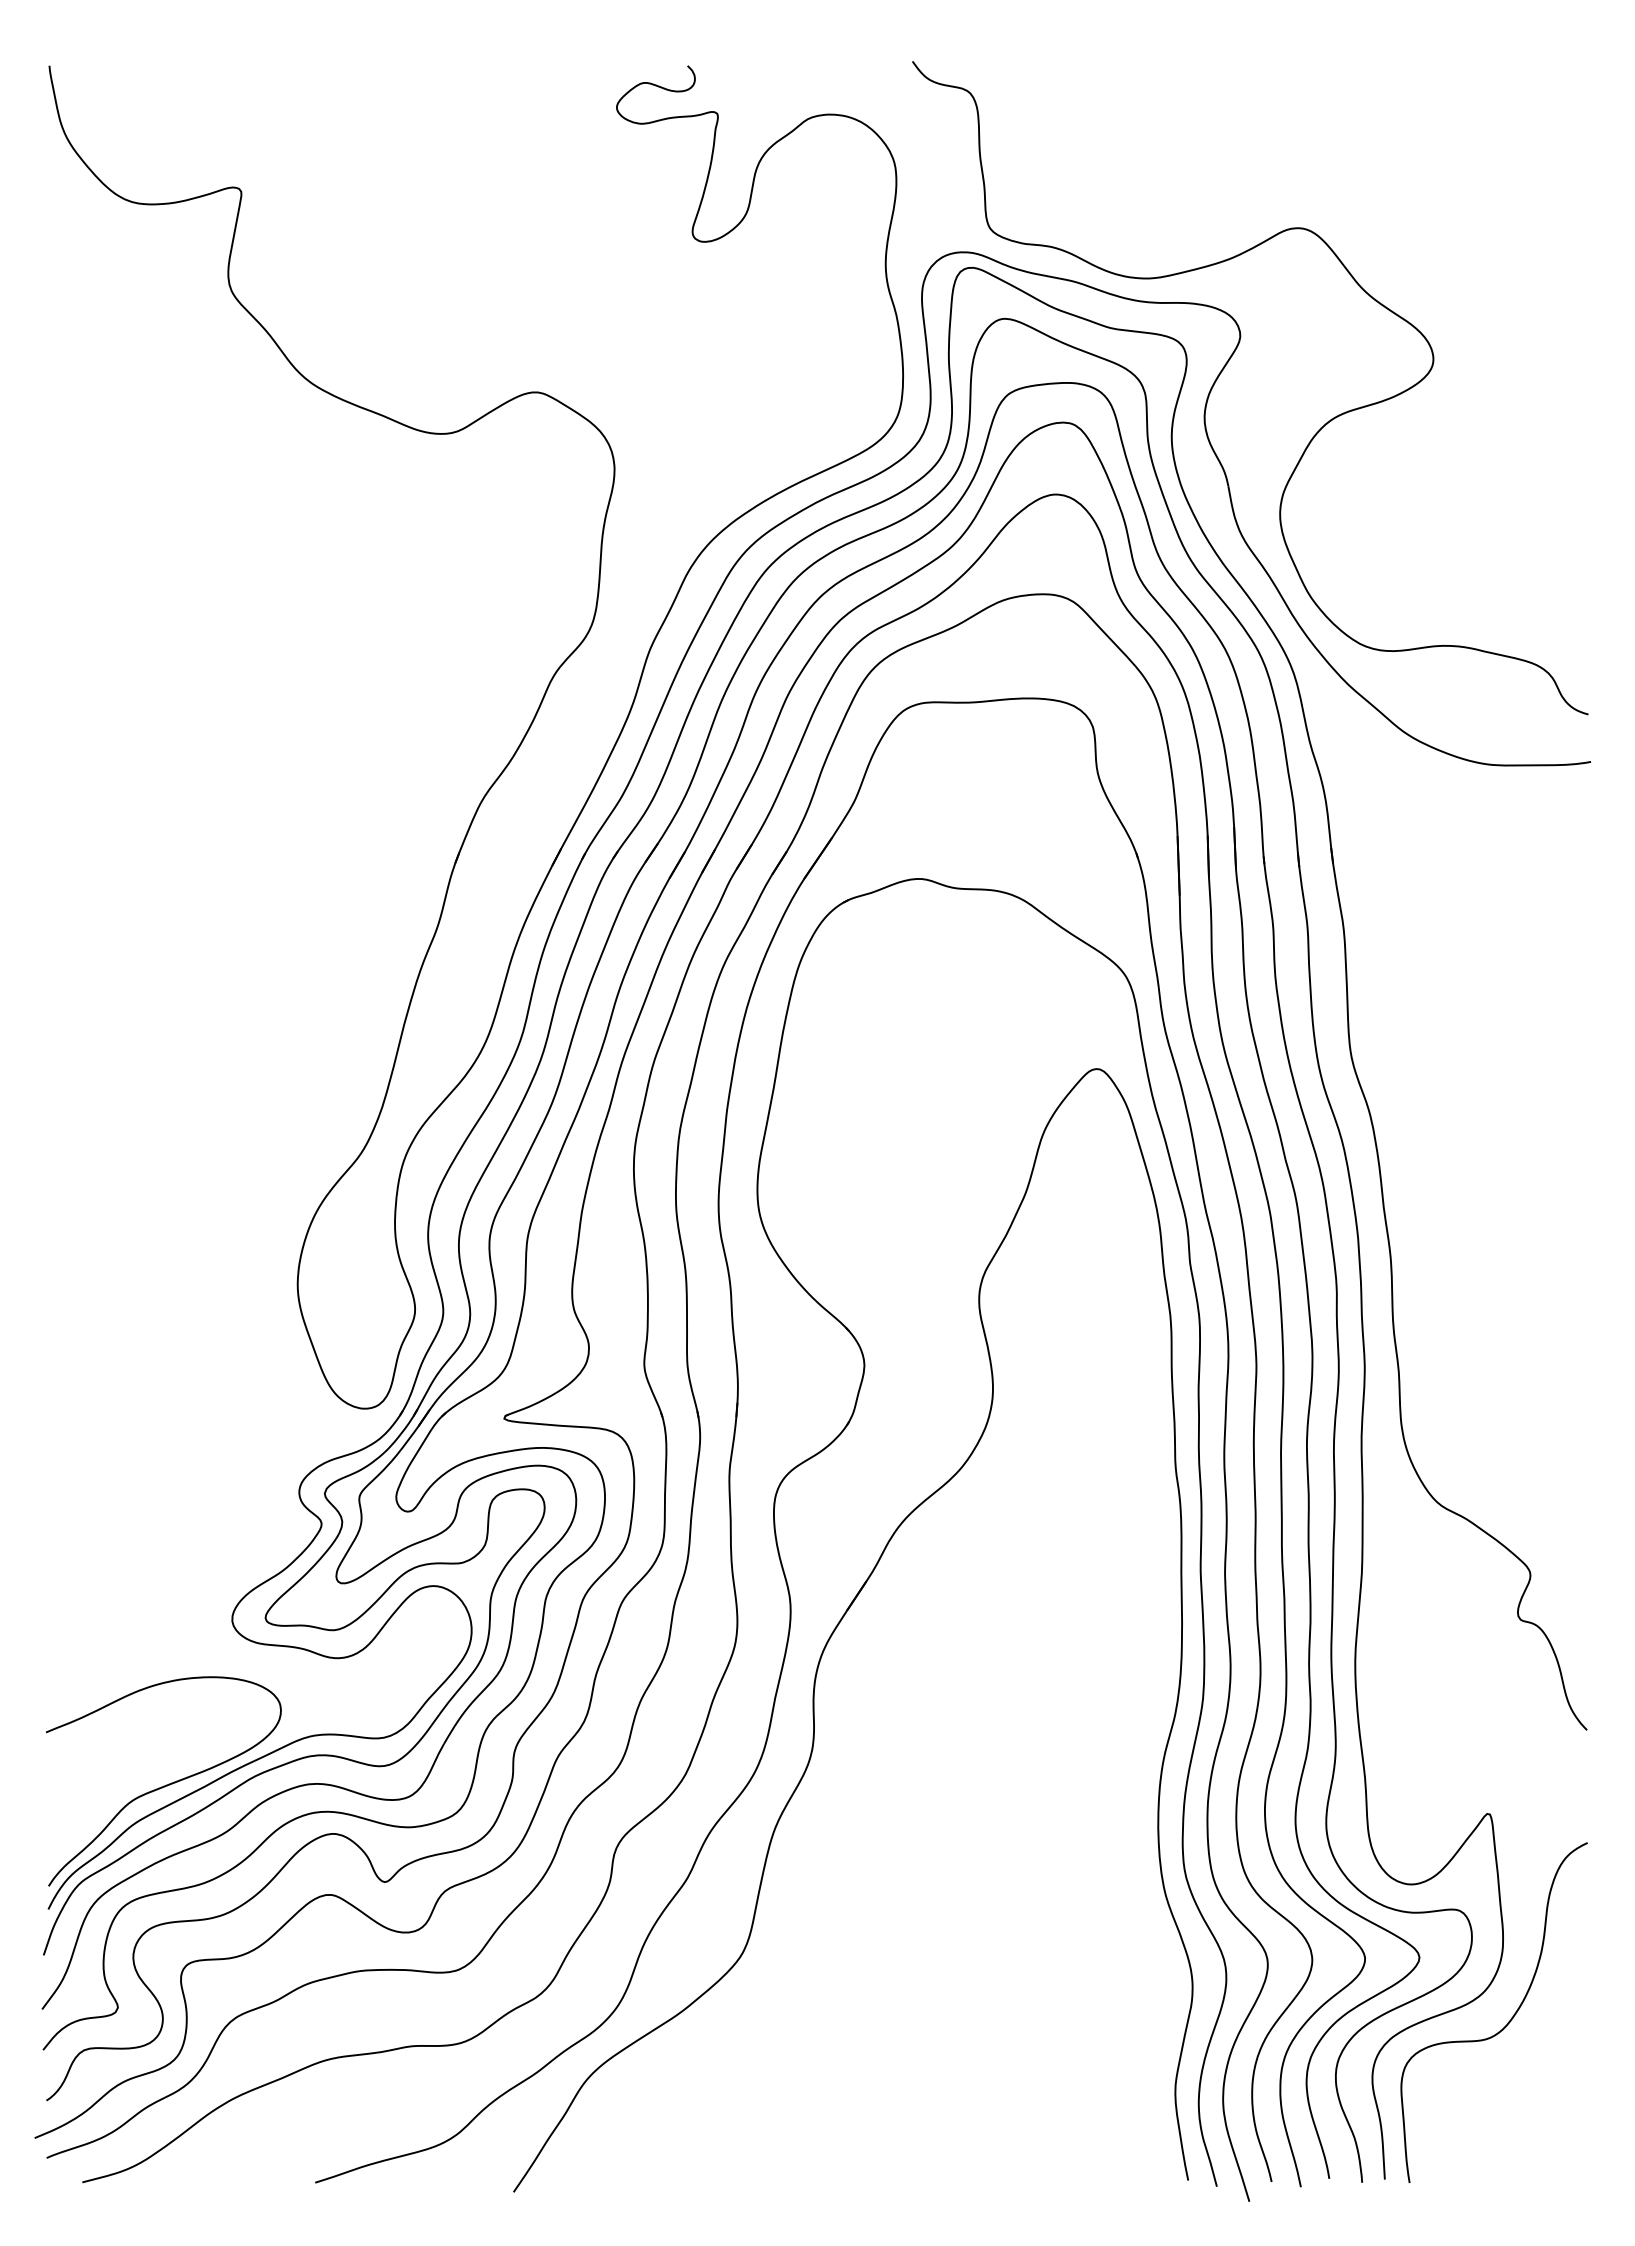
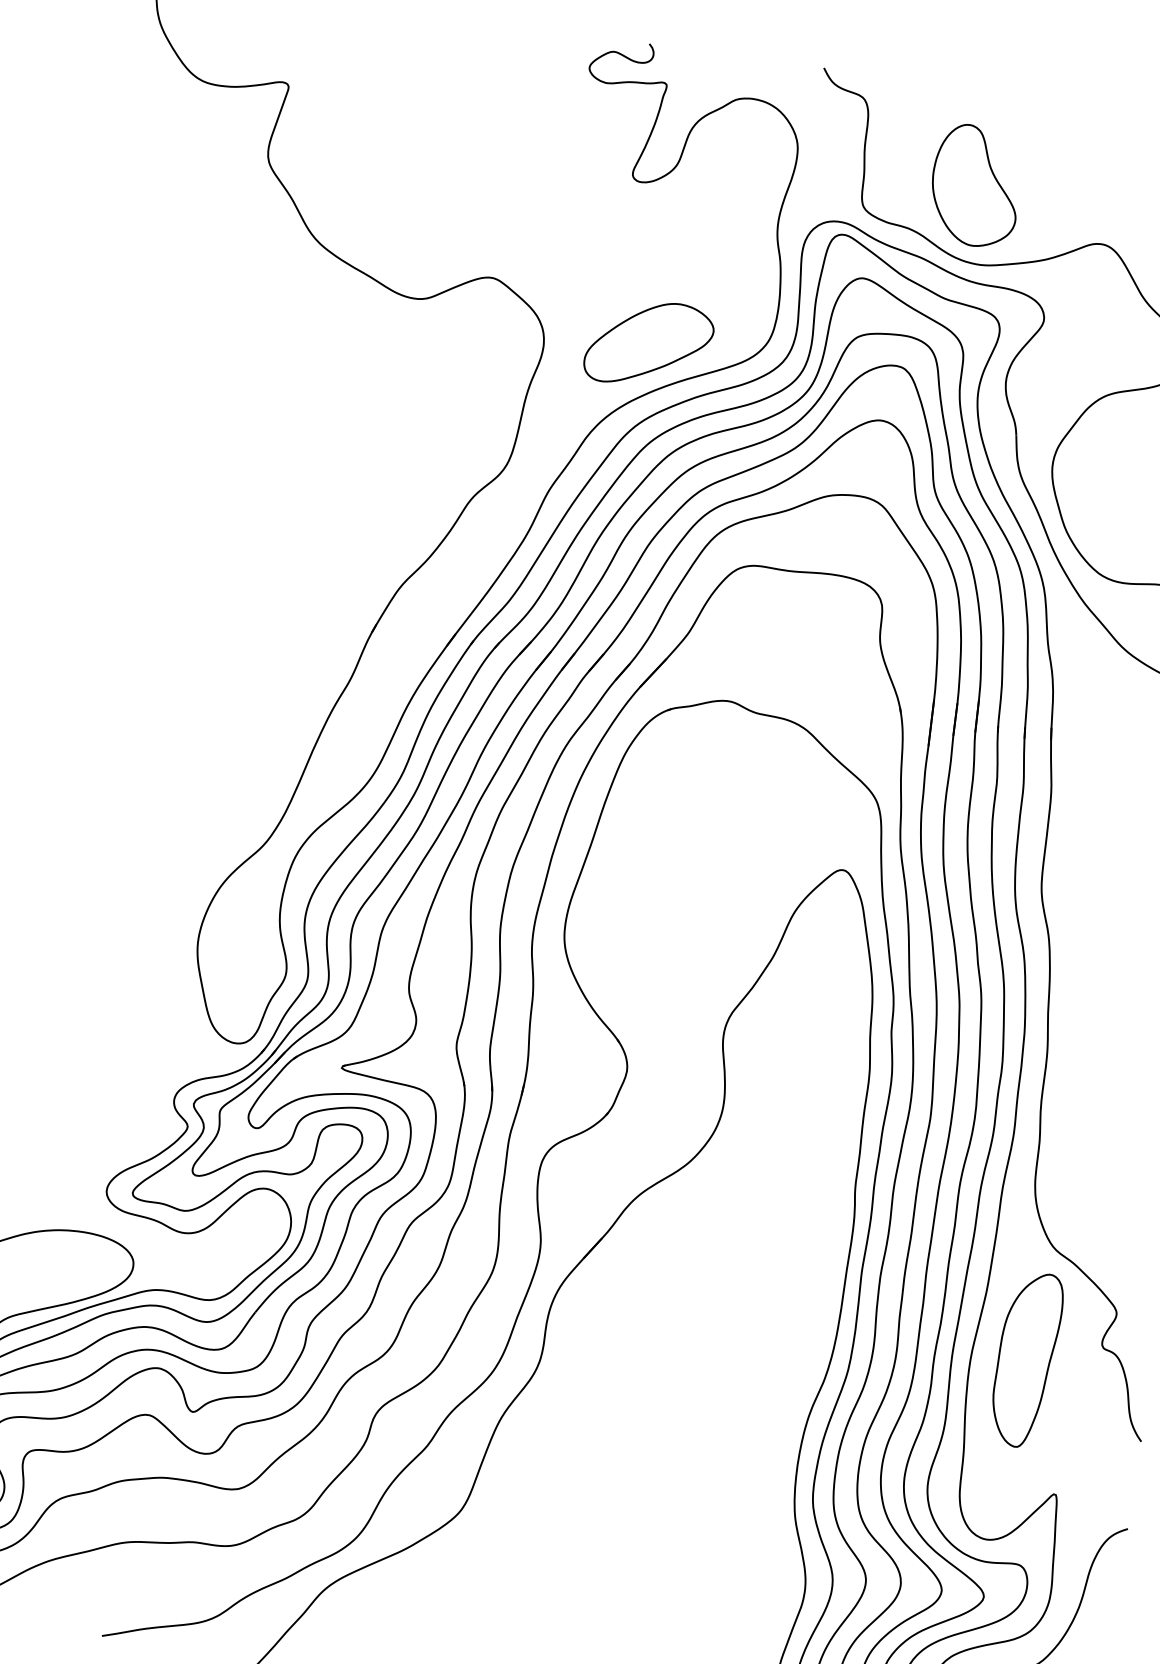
part: (1127, 179) -> (975, 185), added
part: (747, 444) -> (649, 344), added
part: (1425, 1649) -> (1026, 1359), added

